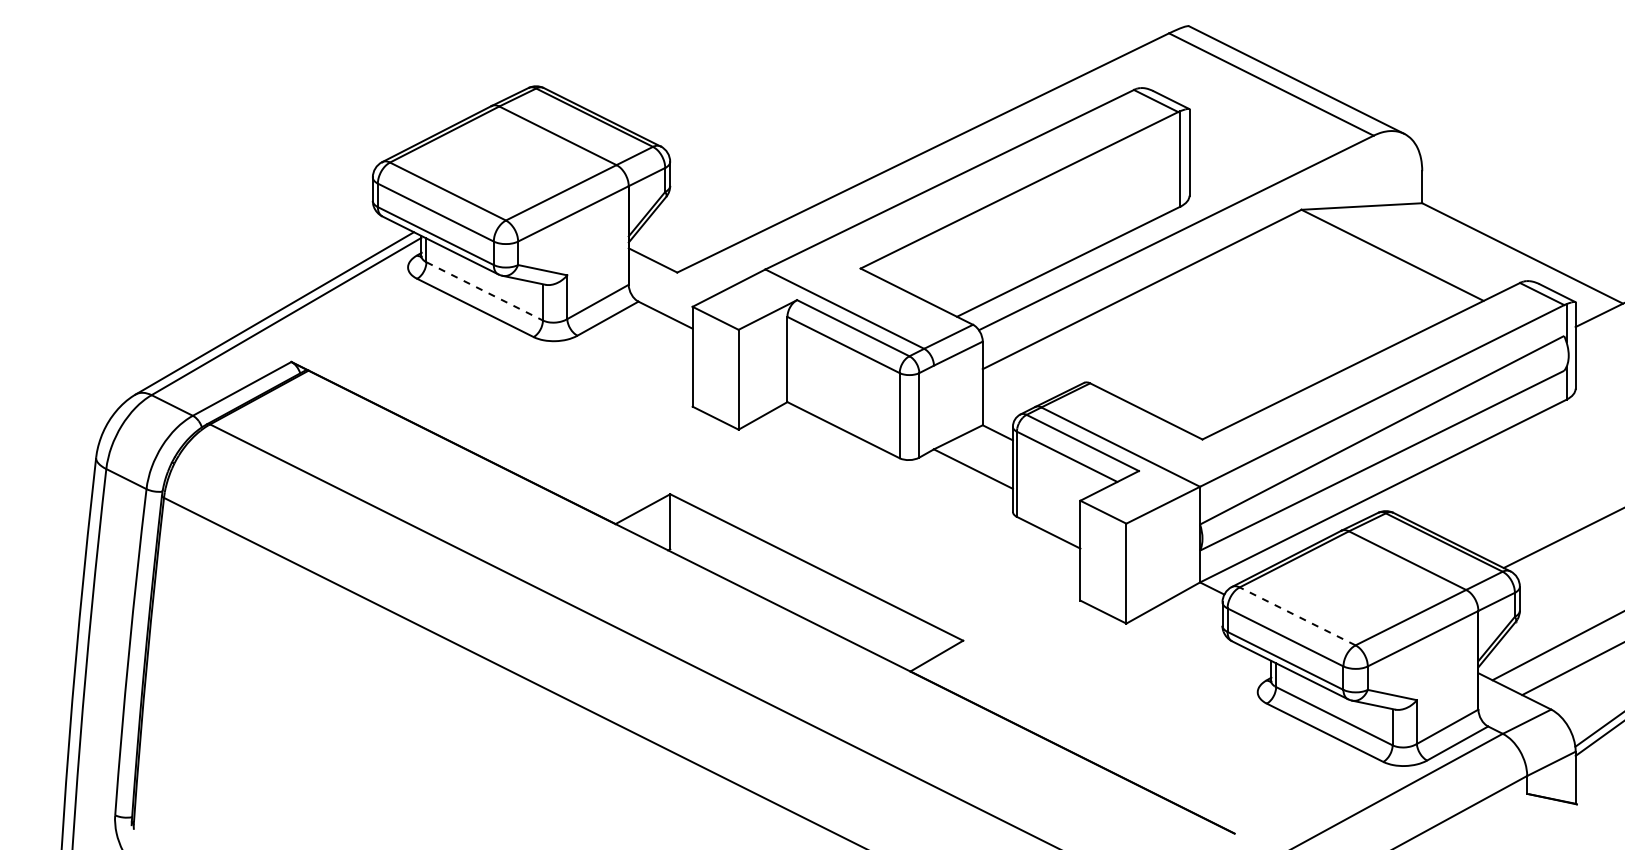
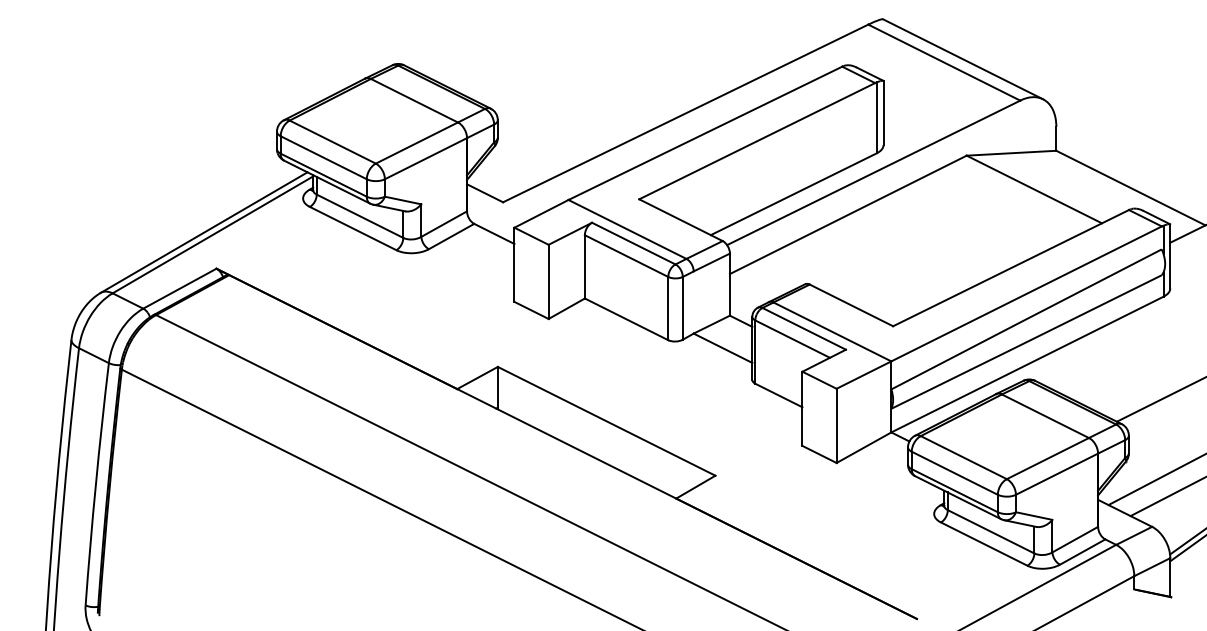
line: (485, 291) -> (360, 216), dashed -> solid
line: (1297, 616) -> (963, 457), dashed -> solid

